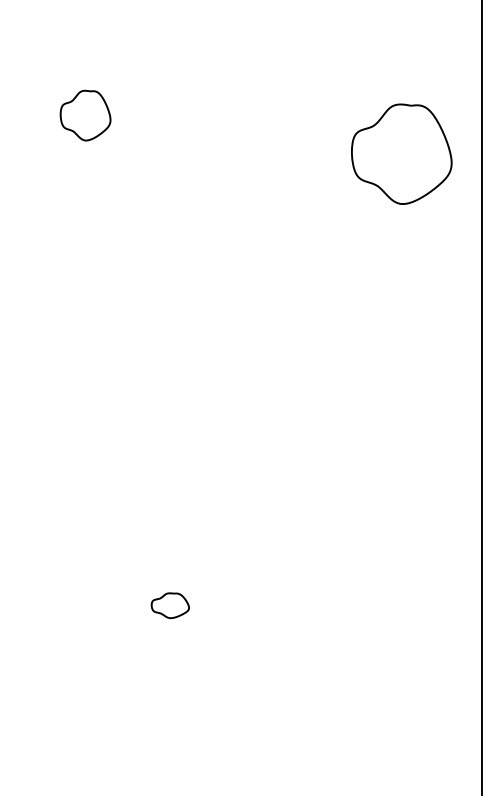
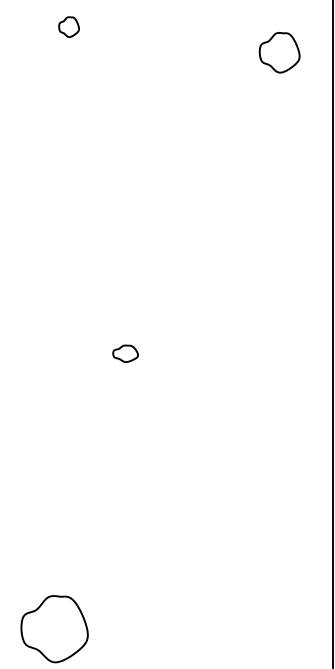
part: (84, 114) -> (68, 26), size x0.6
part: (401, 153) -> (279, 52), size x0.6

